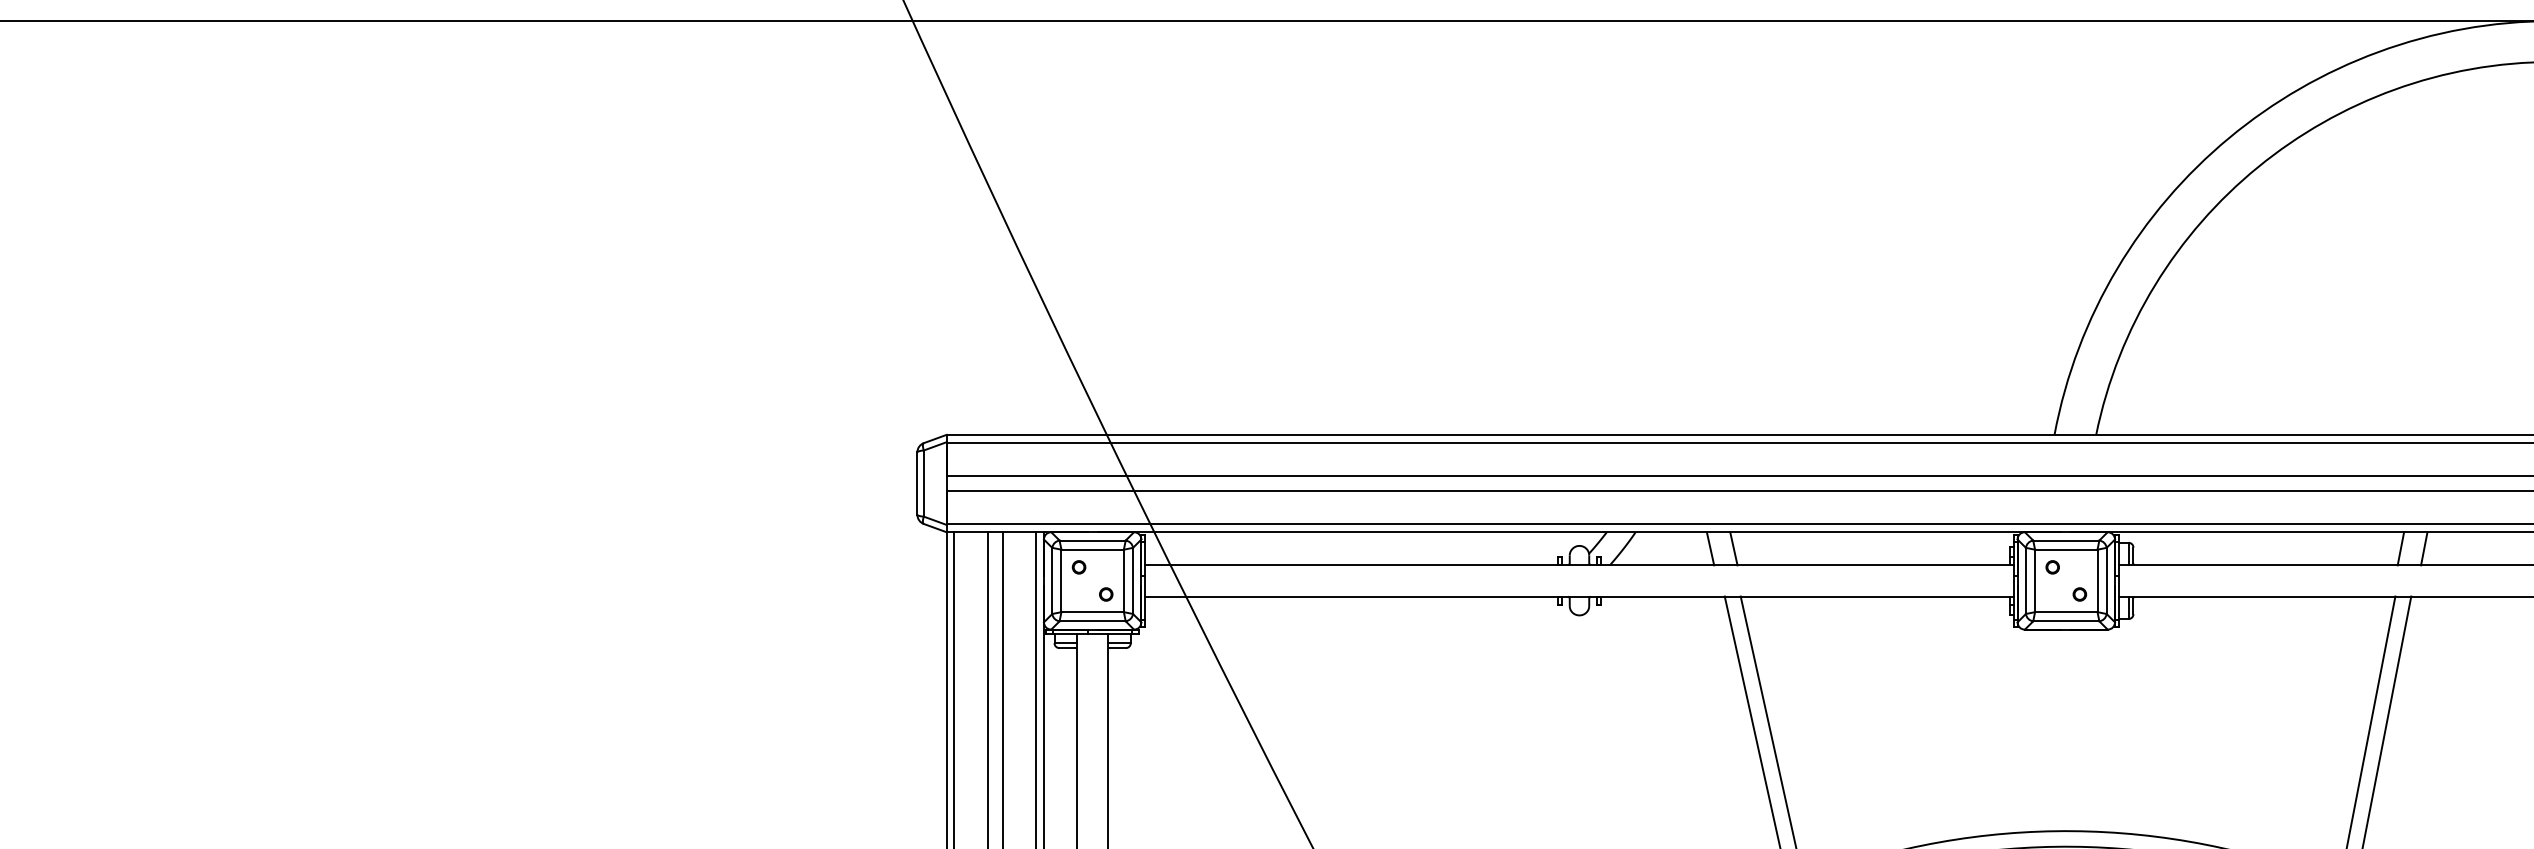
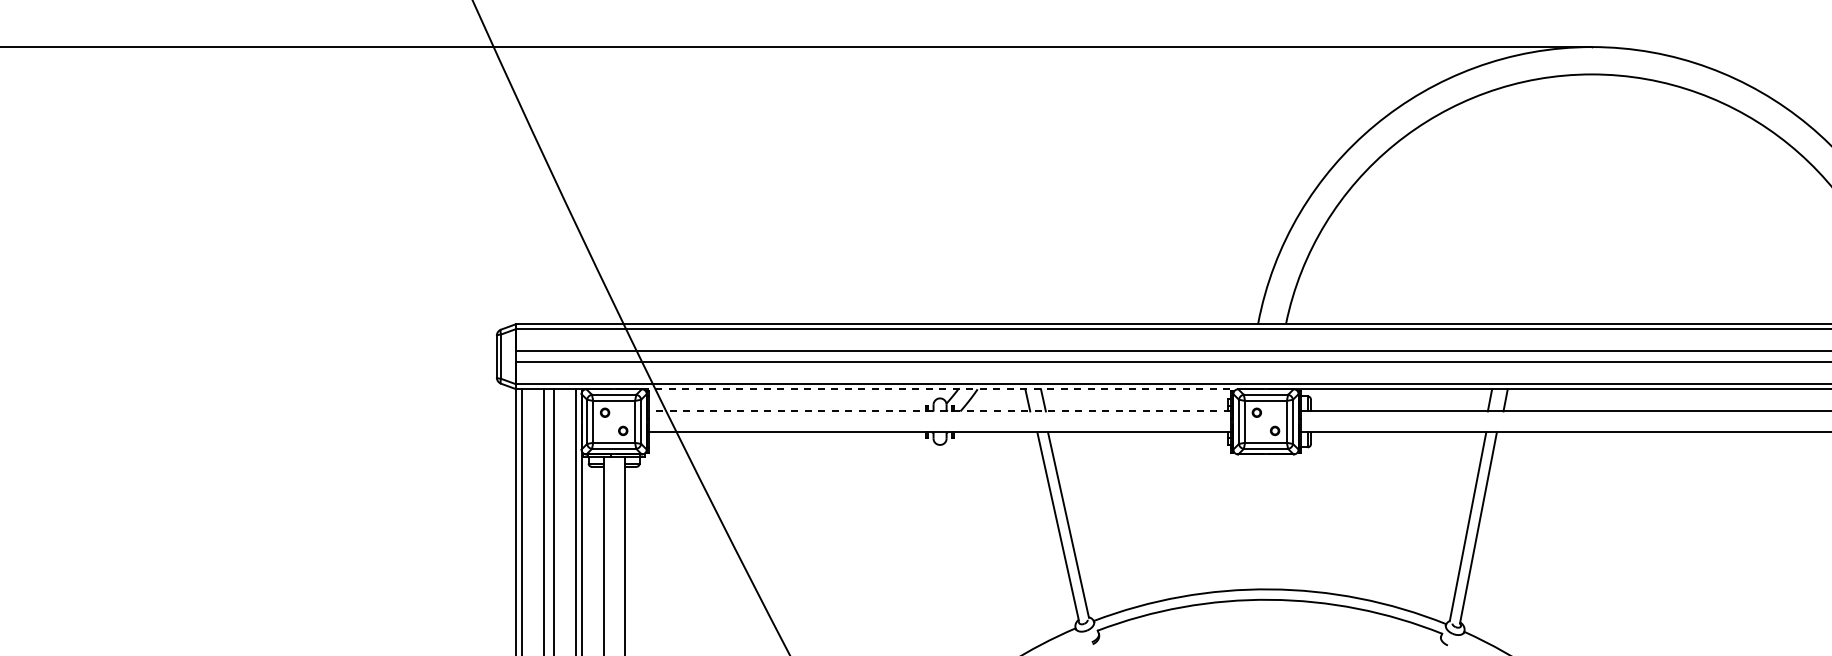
line: (1580, 532) -> (940, 389), solid -> dashed
line: (1580, 565) -> (940, 411), solid -> dashed

